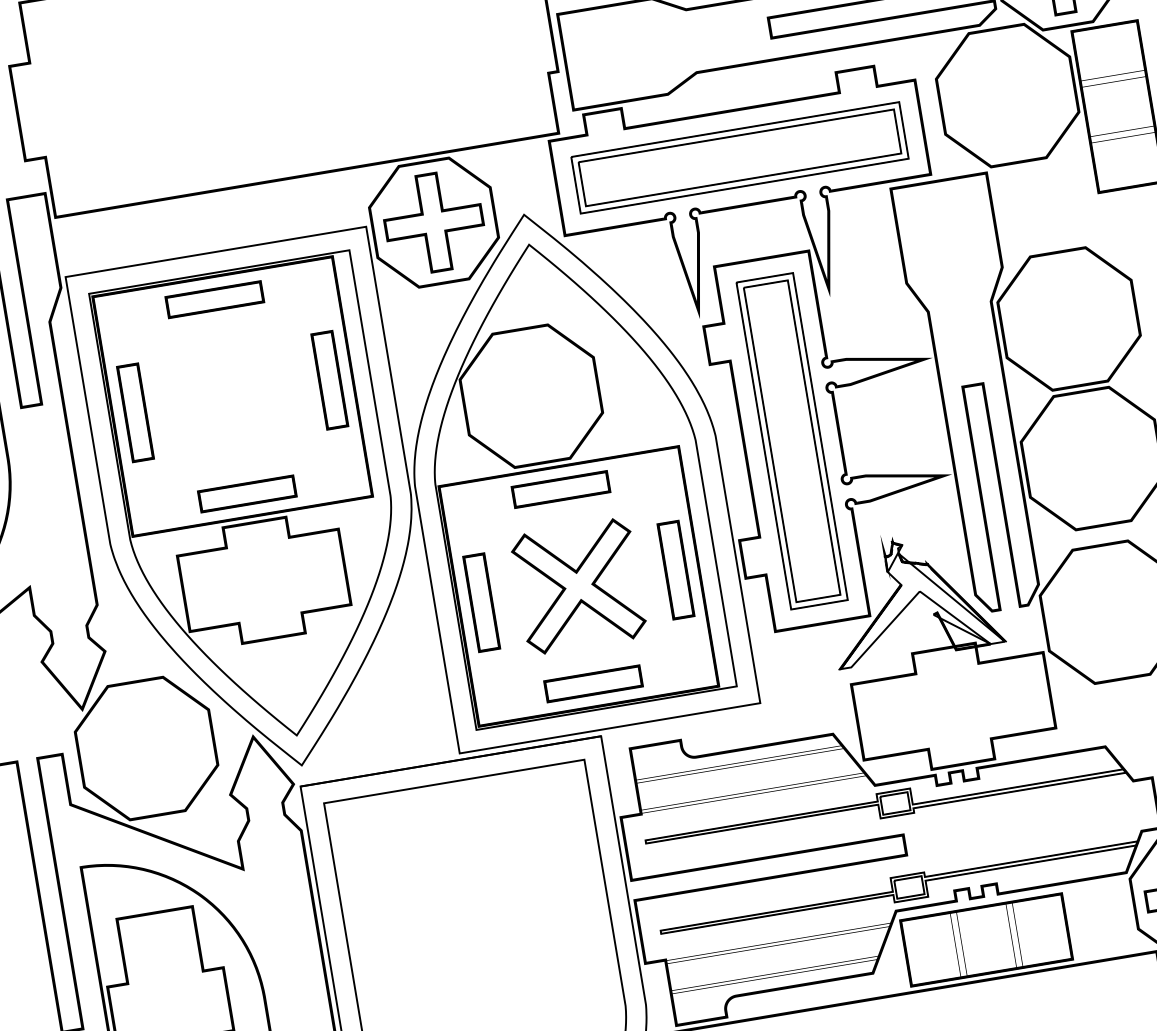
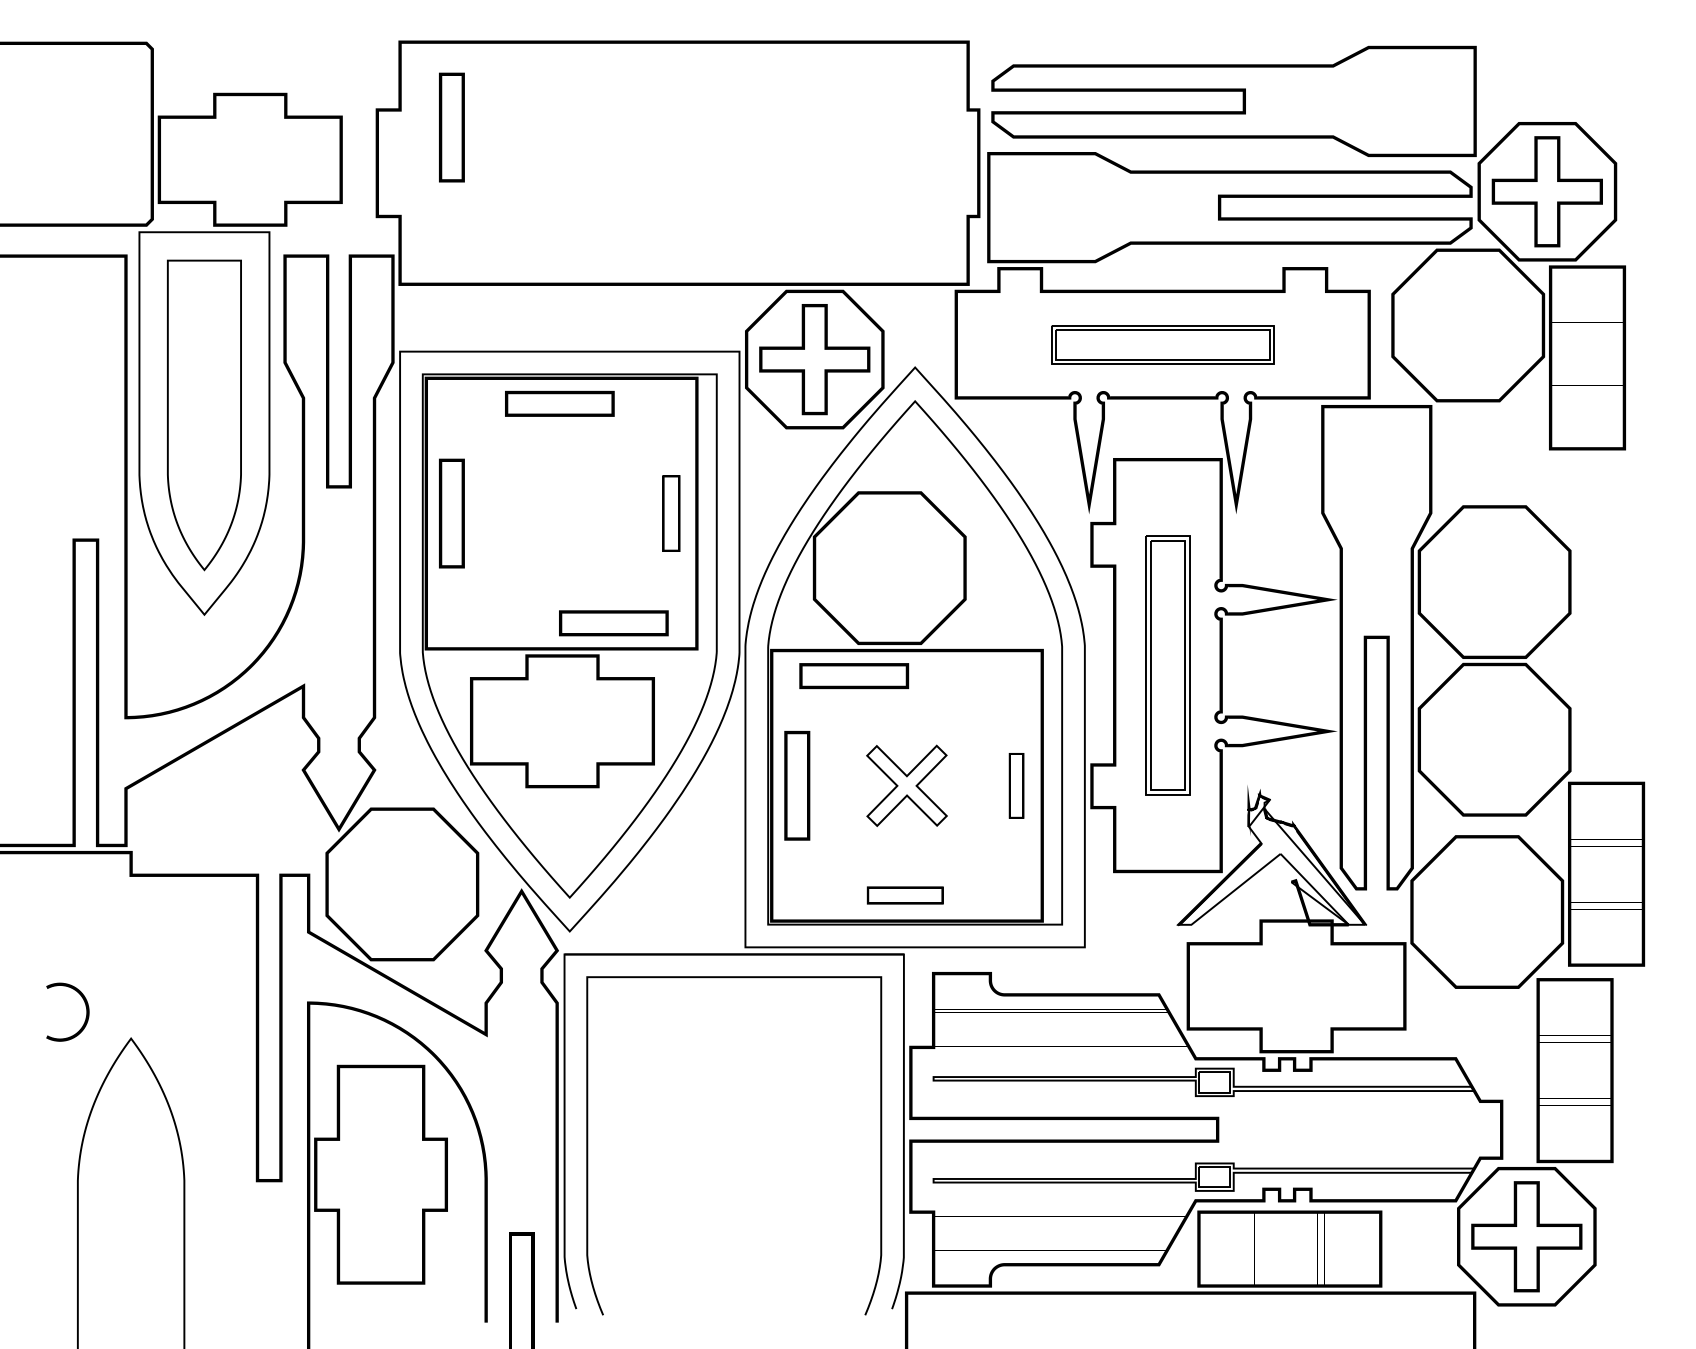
part: (77, 70) -> (451, 127), added
part: (739, 157) -> (1162, 344), size x0.6
part: (329, 380) -> (671, 513), size x0.7
part: (791, 441) -> (1167, 665), size x0.7
part: (561, 488) -> (854, 675), moved
part: (247, 494) -> (613, 623), moved
part: (675, 569) -> (1016, 785), size x0.6
part: (578, 586) -> (906, 785), size x0.6
part: (593, 683) -> (905, 895), size x0.7

